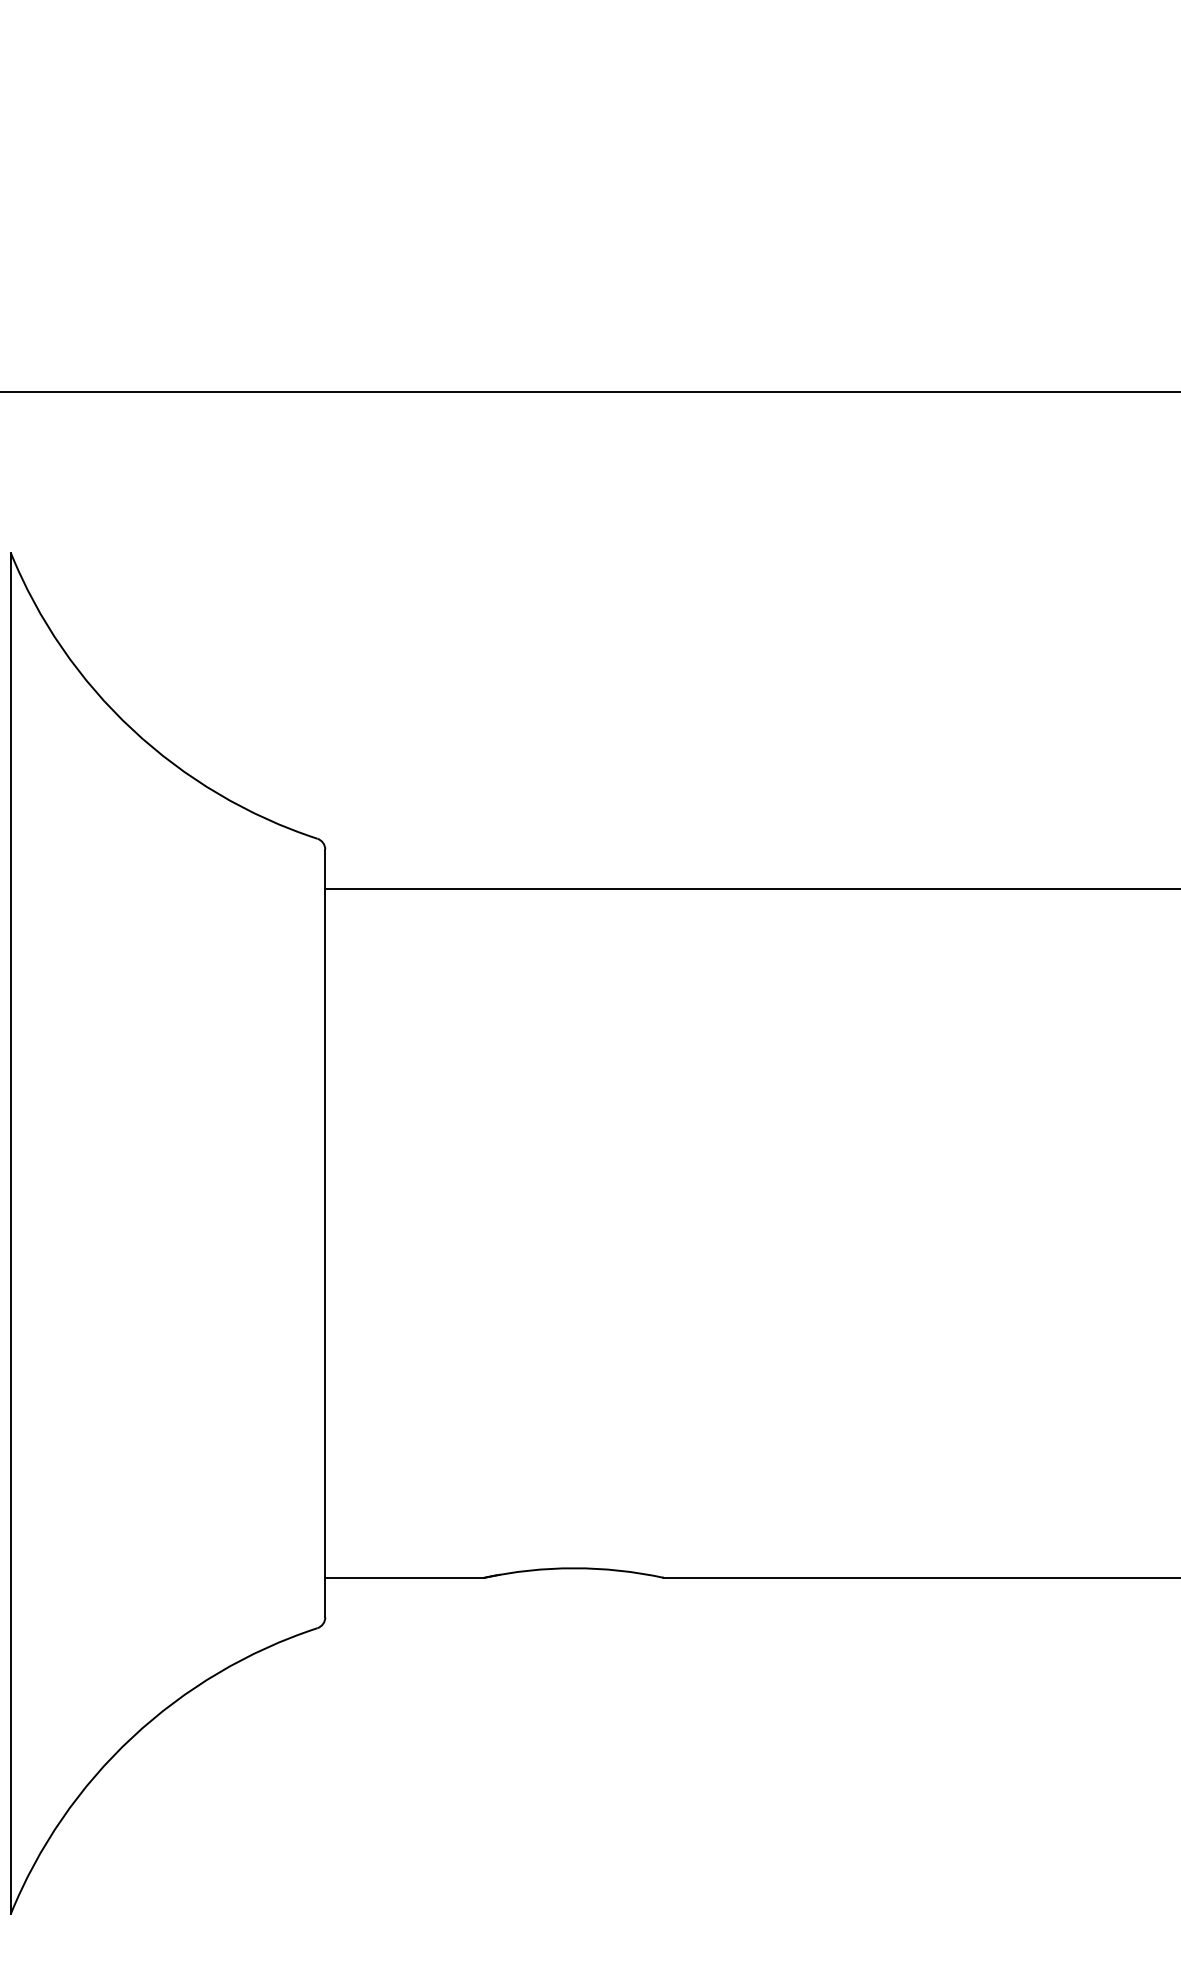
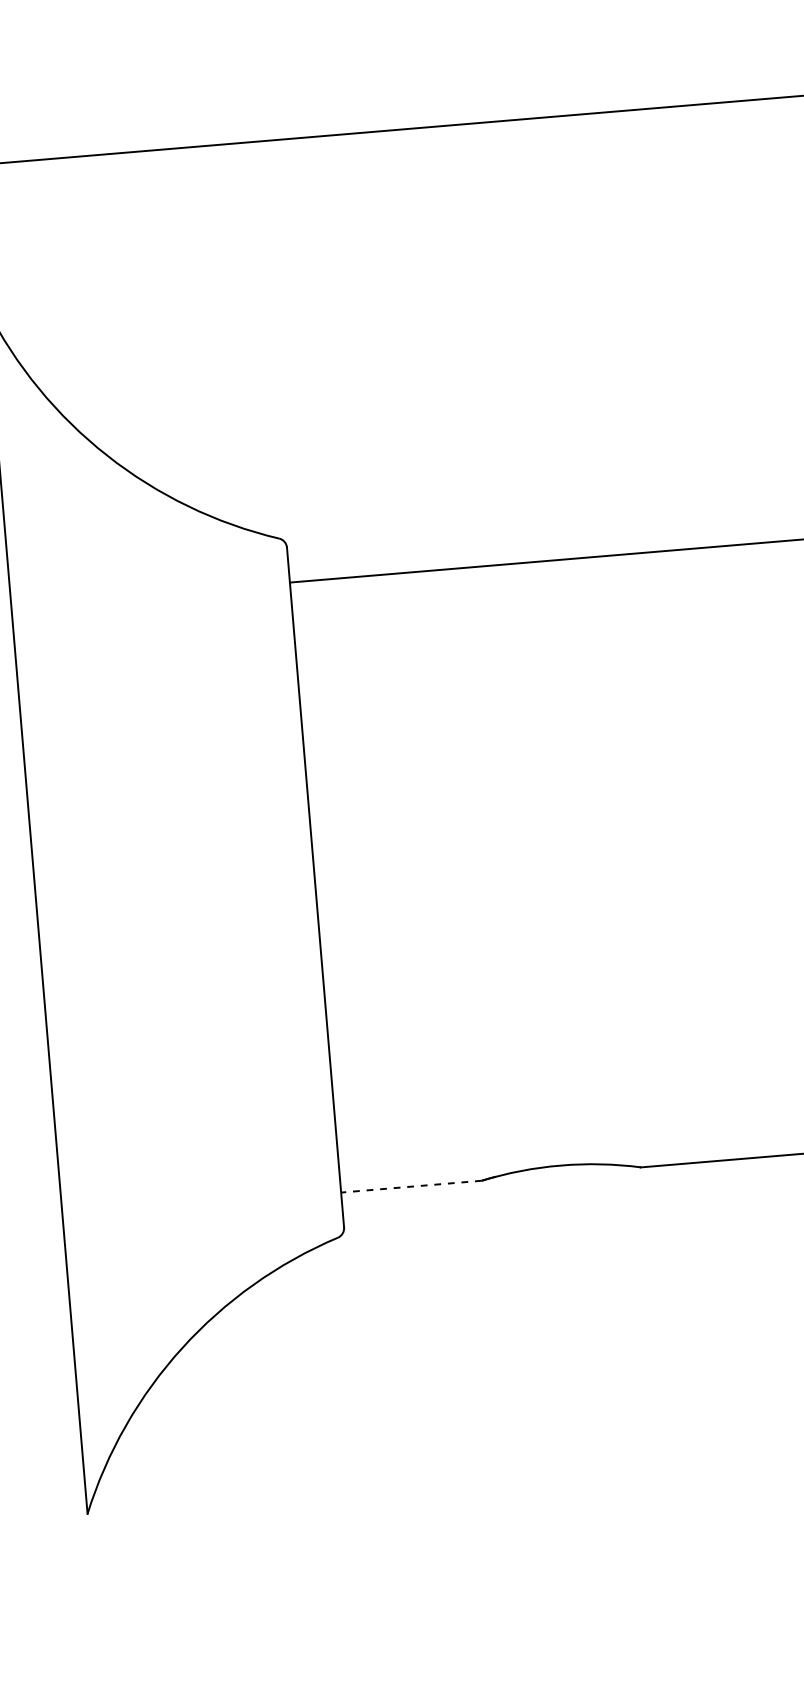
line: (404, 1577) -> (411, 1186), solid -> dashed

